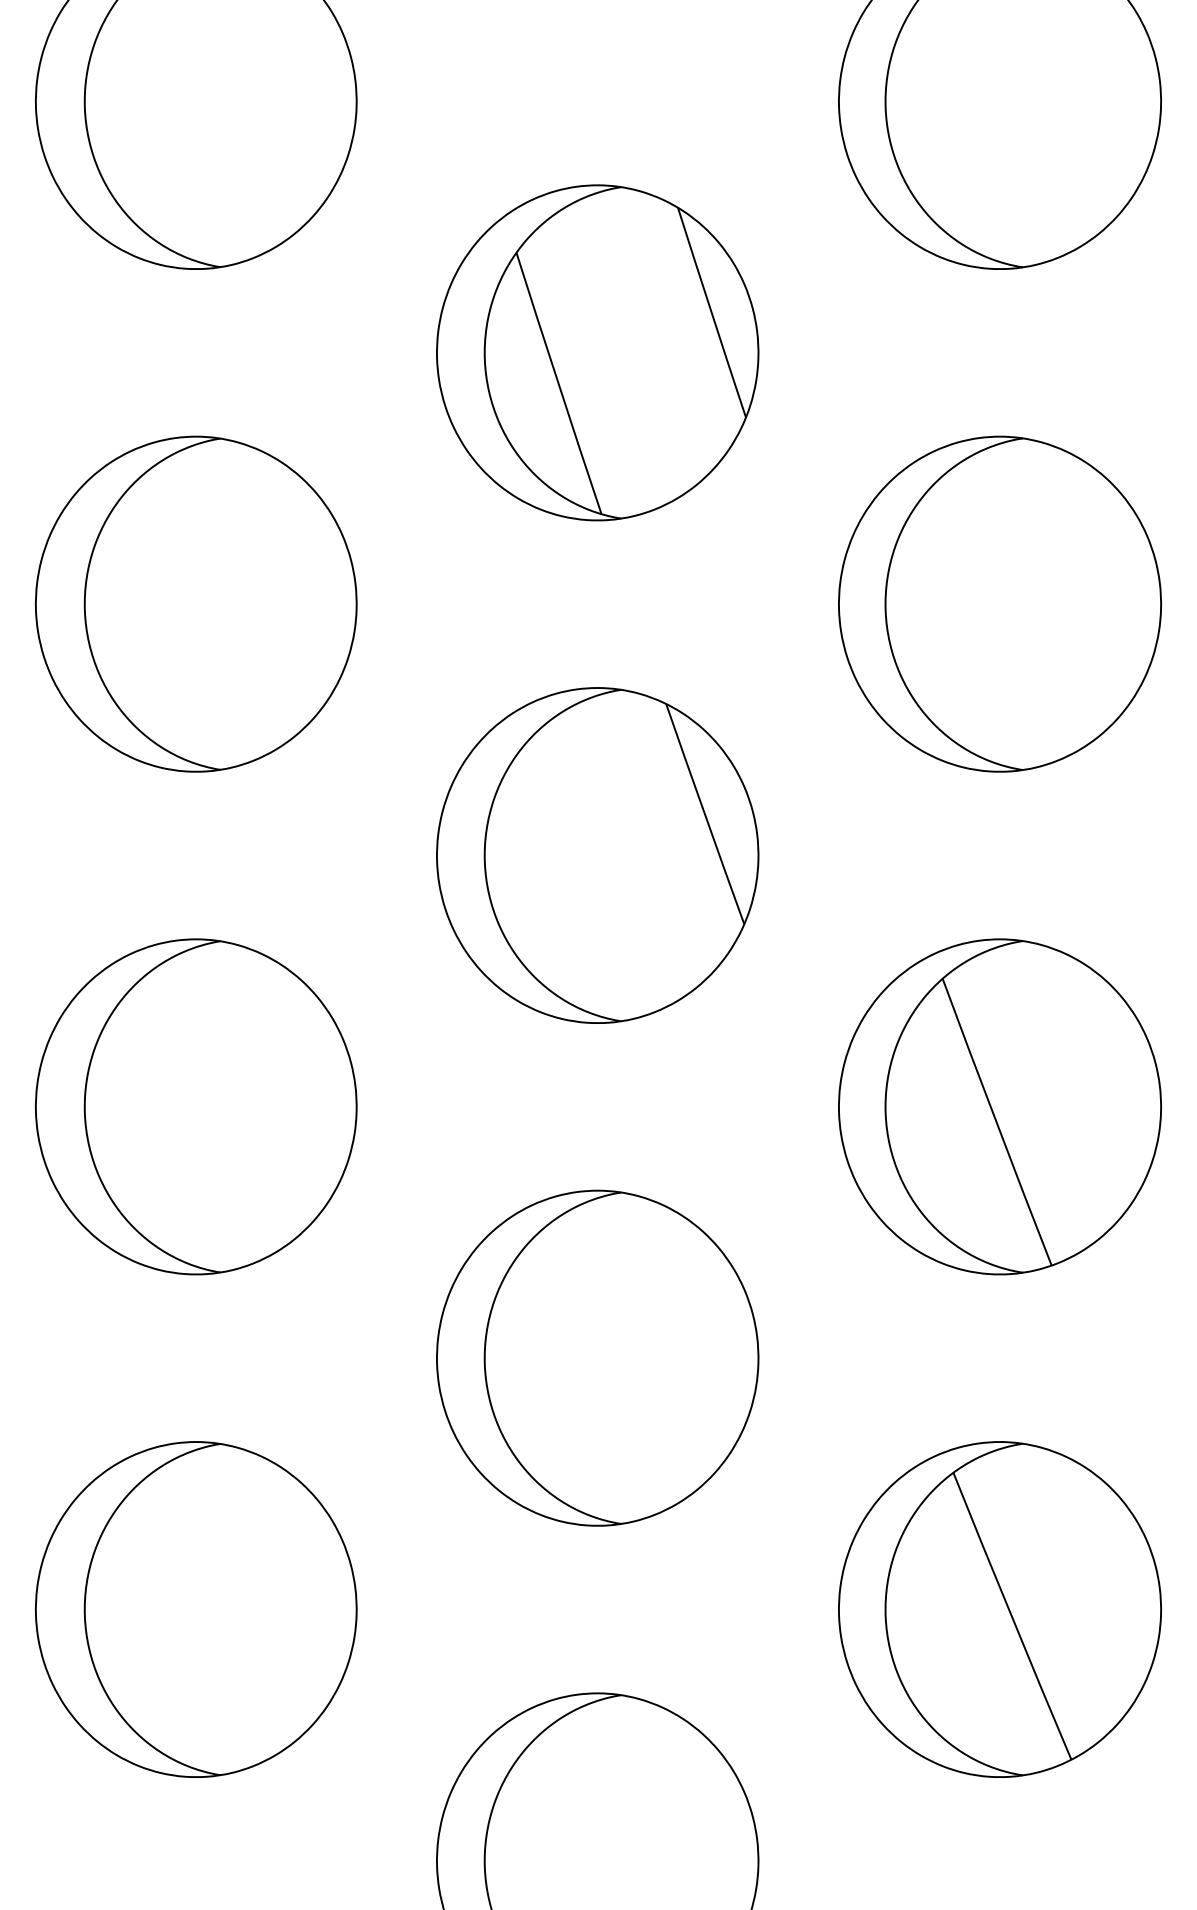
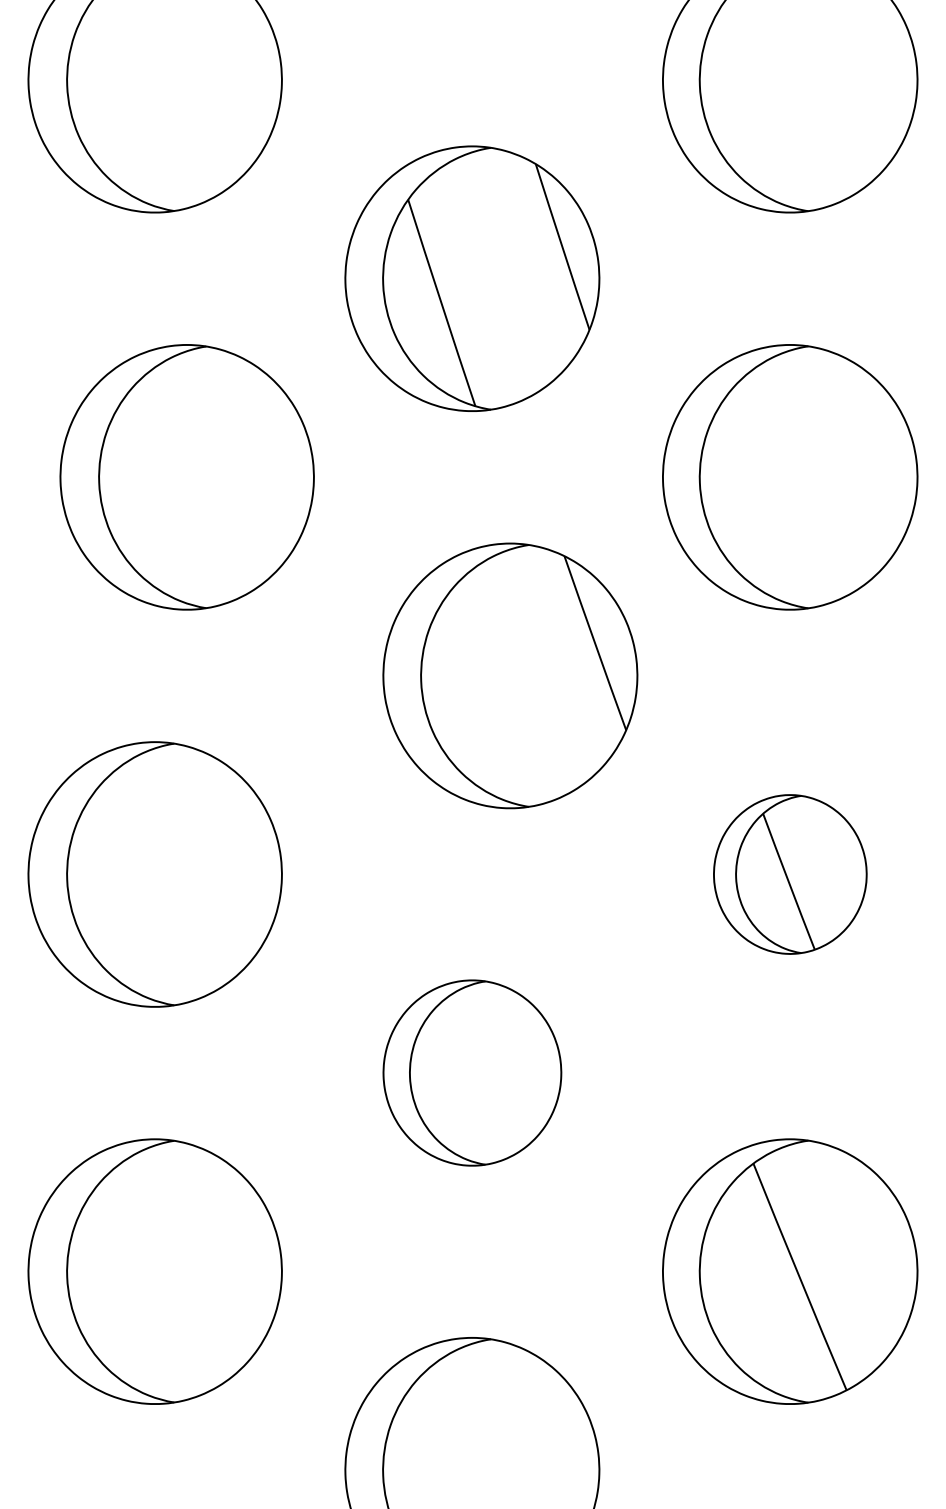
part: (195, 604) -> (186, 477), moved
part: (597, 855) -> (510, 675), moved
part: (1000, 1106) -> (790, 874), size x0.6
part: (597, 1357) -> (472, 1072), size x0.7

